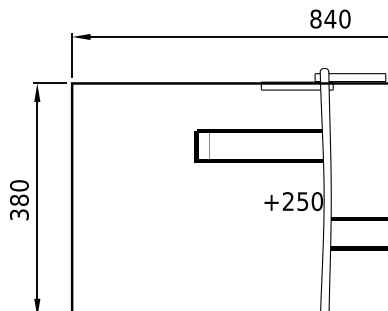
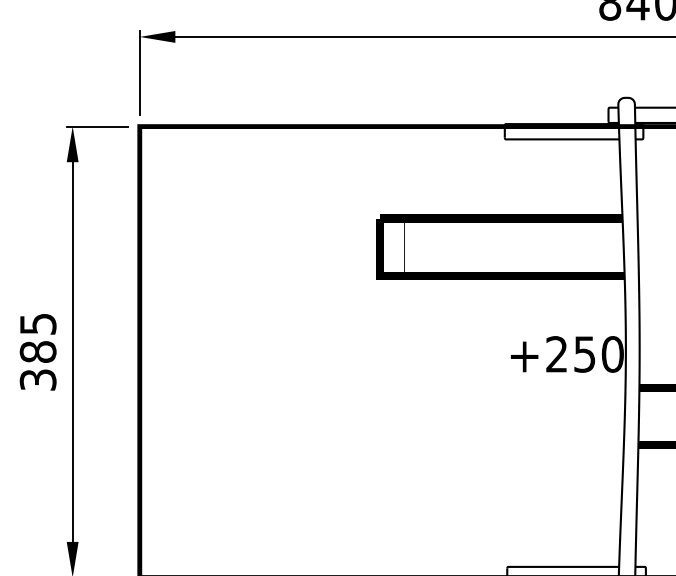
text: (19, 185) -> (38, 323), 380 -> 385

